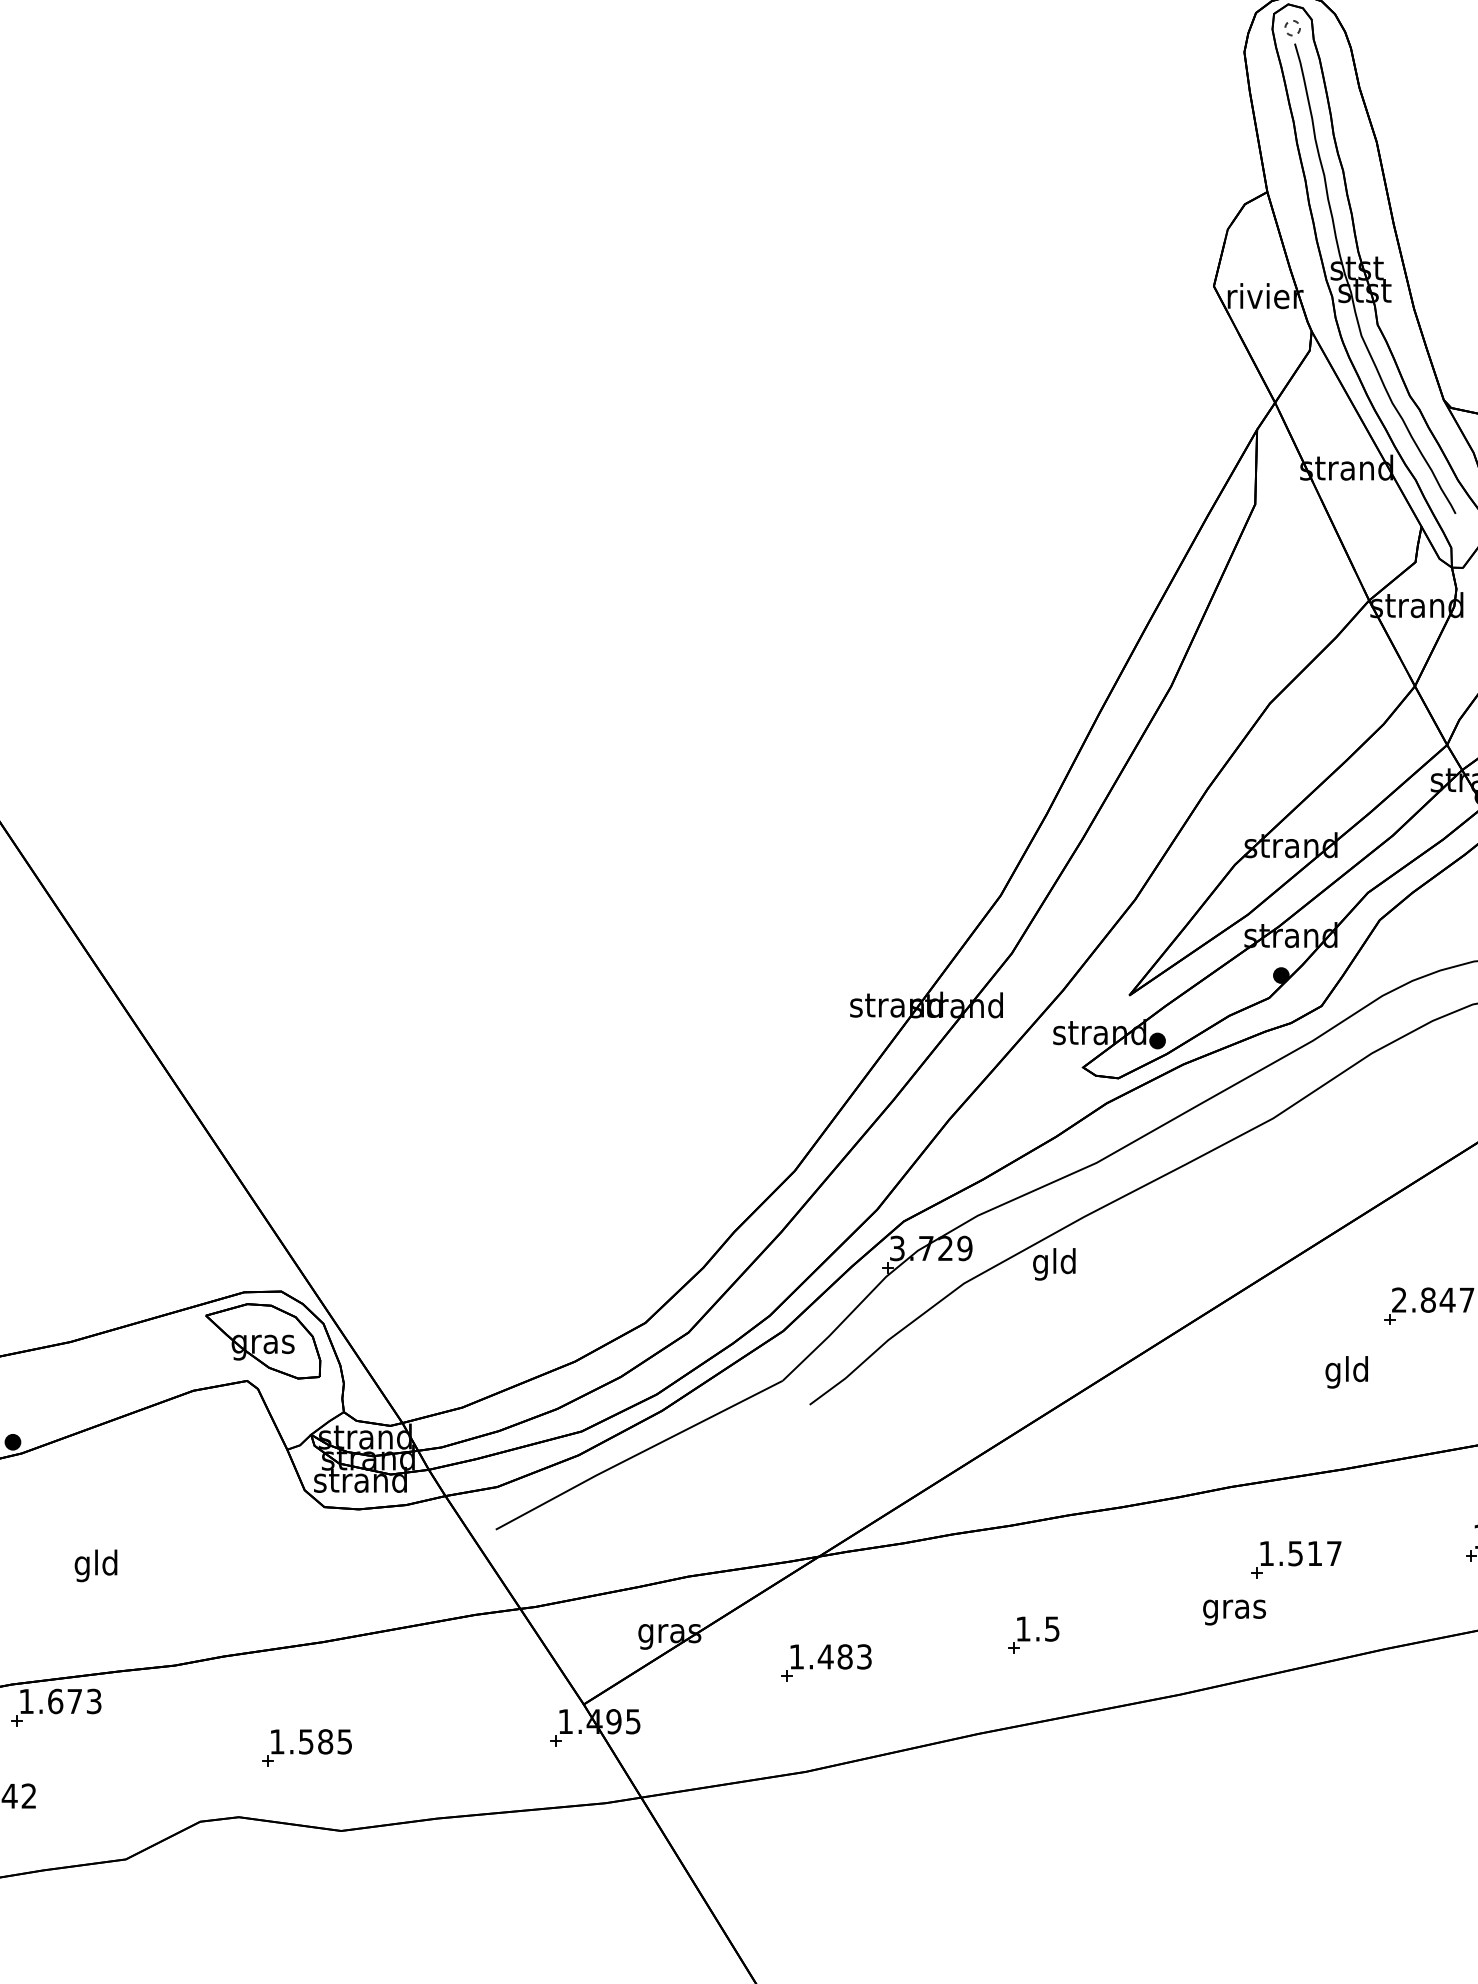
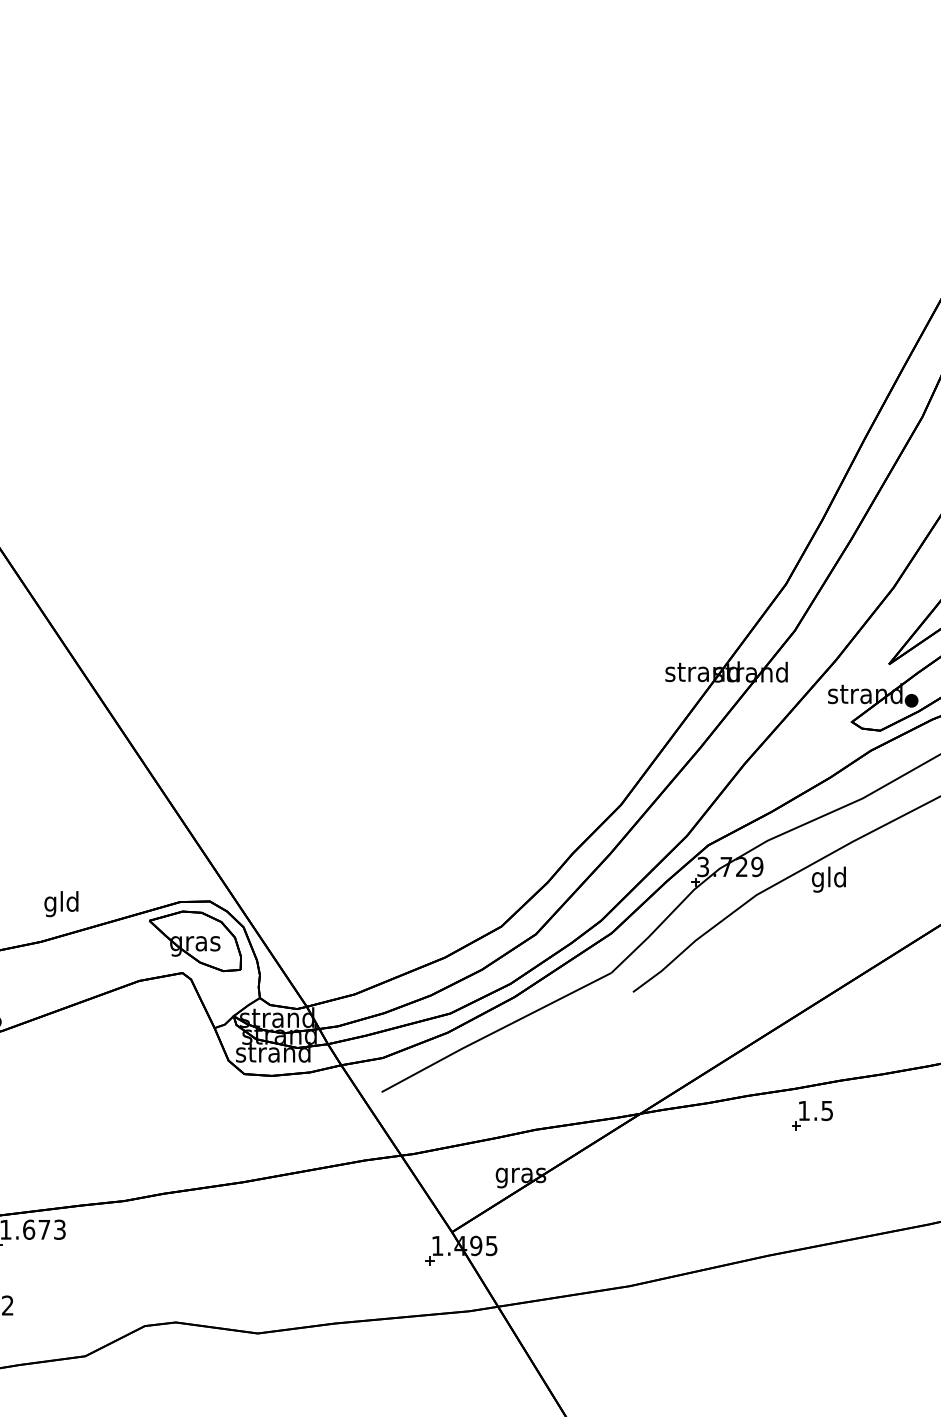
text: (95, 1565) -> (60, 903), moved
part: (1033, 1634) -> (812, 1115), moved
part: (826, 1662) -> (646, 1198), removed
part: (306, 1747) -> (229, 1266), removed

